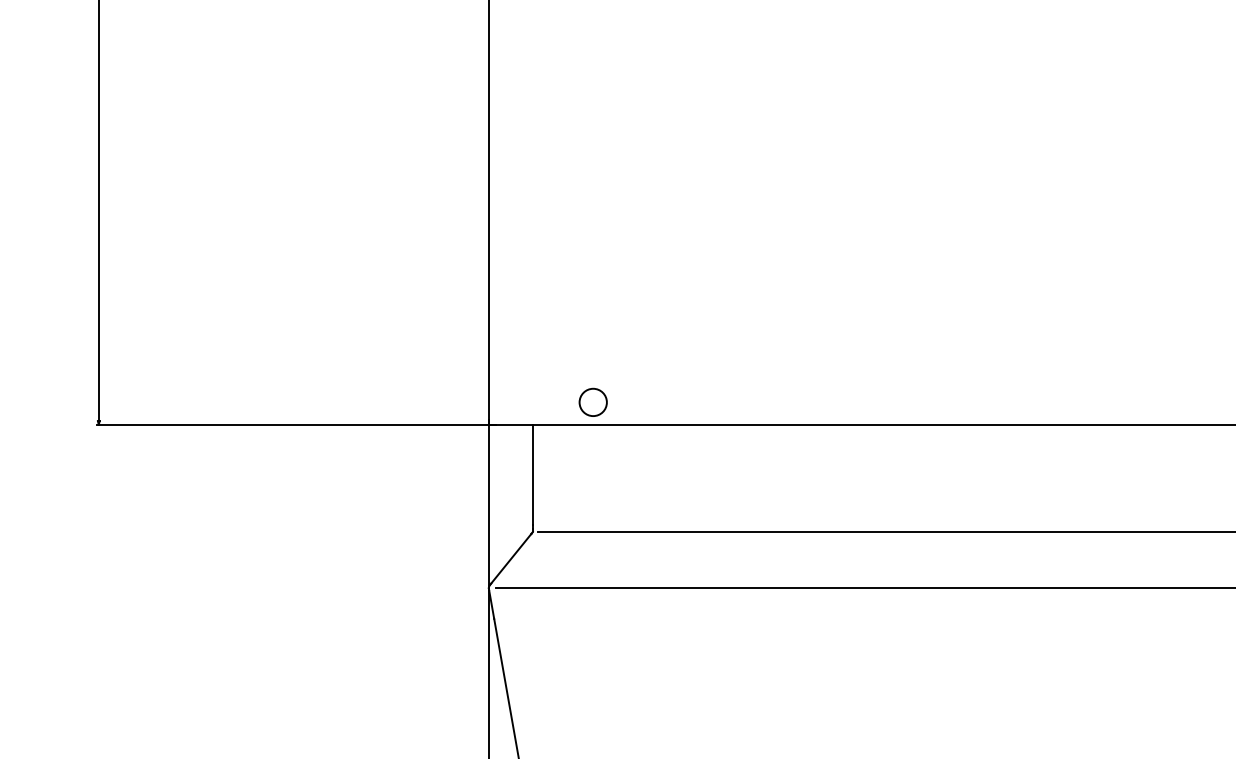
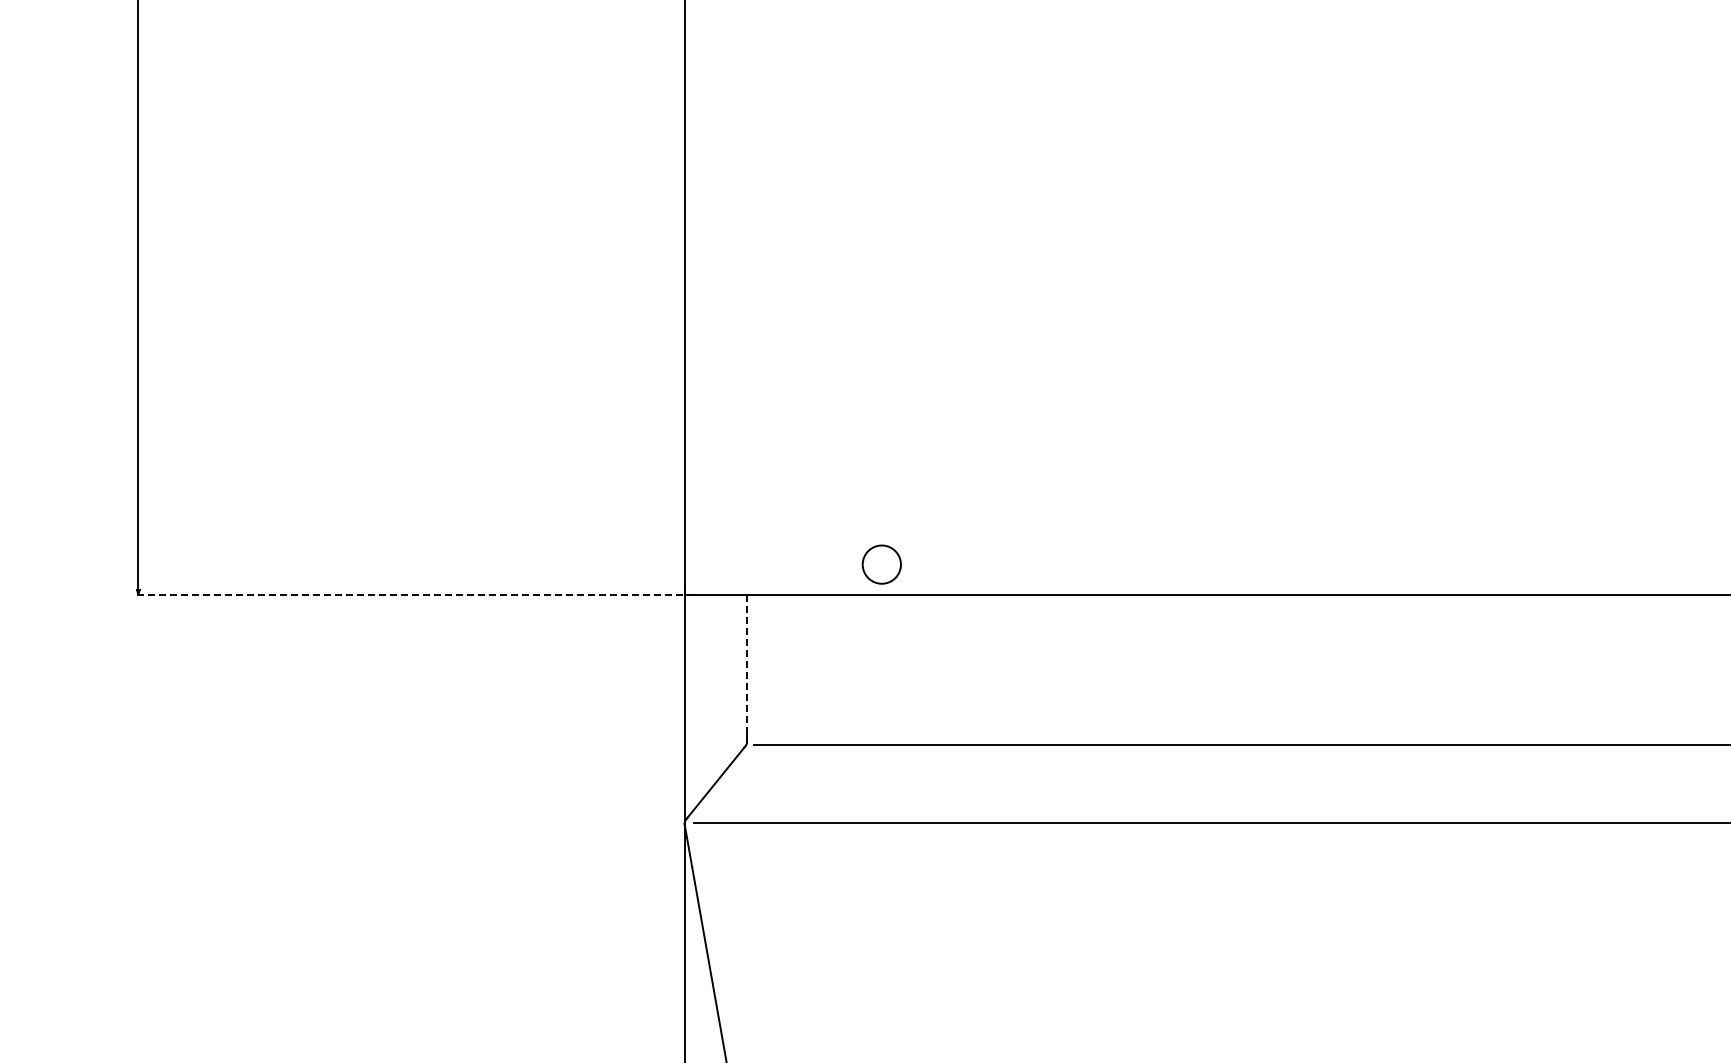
circle: (593, 402) -> (881, 564), moved
line: (295, 424) -> (414, 594), solid -> dashed
line: (533, 474) -> (746, 664), solid -> dashed

